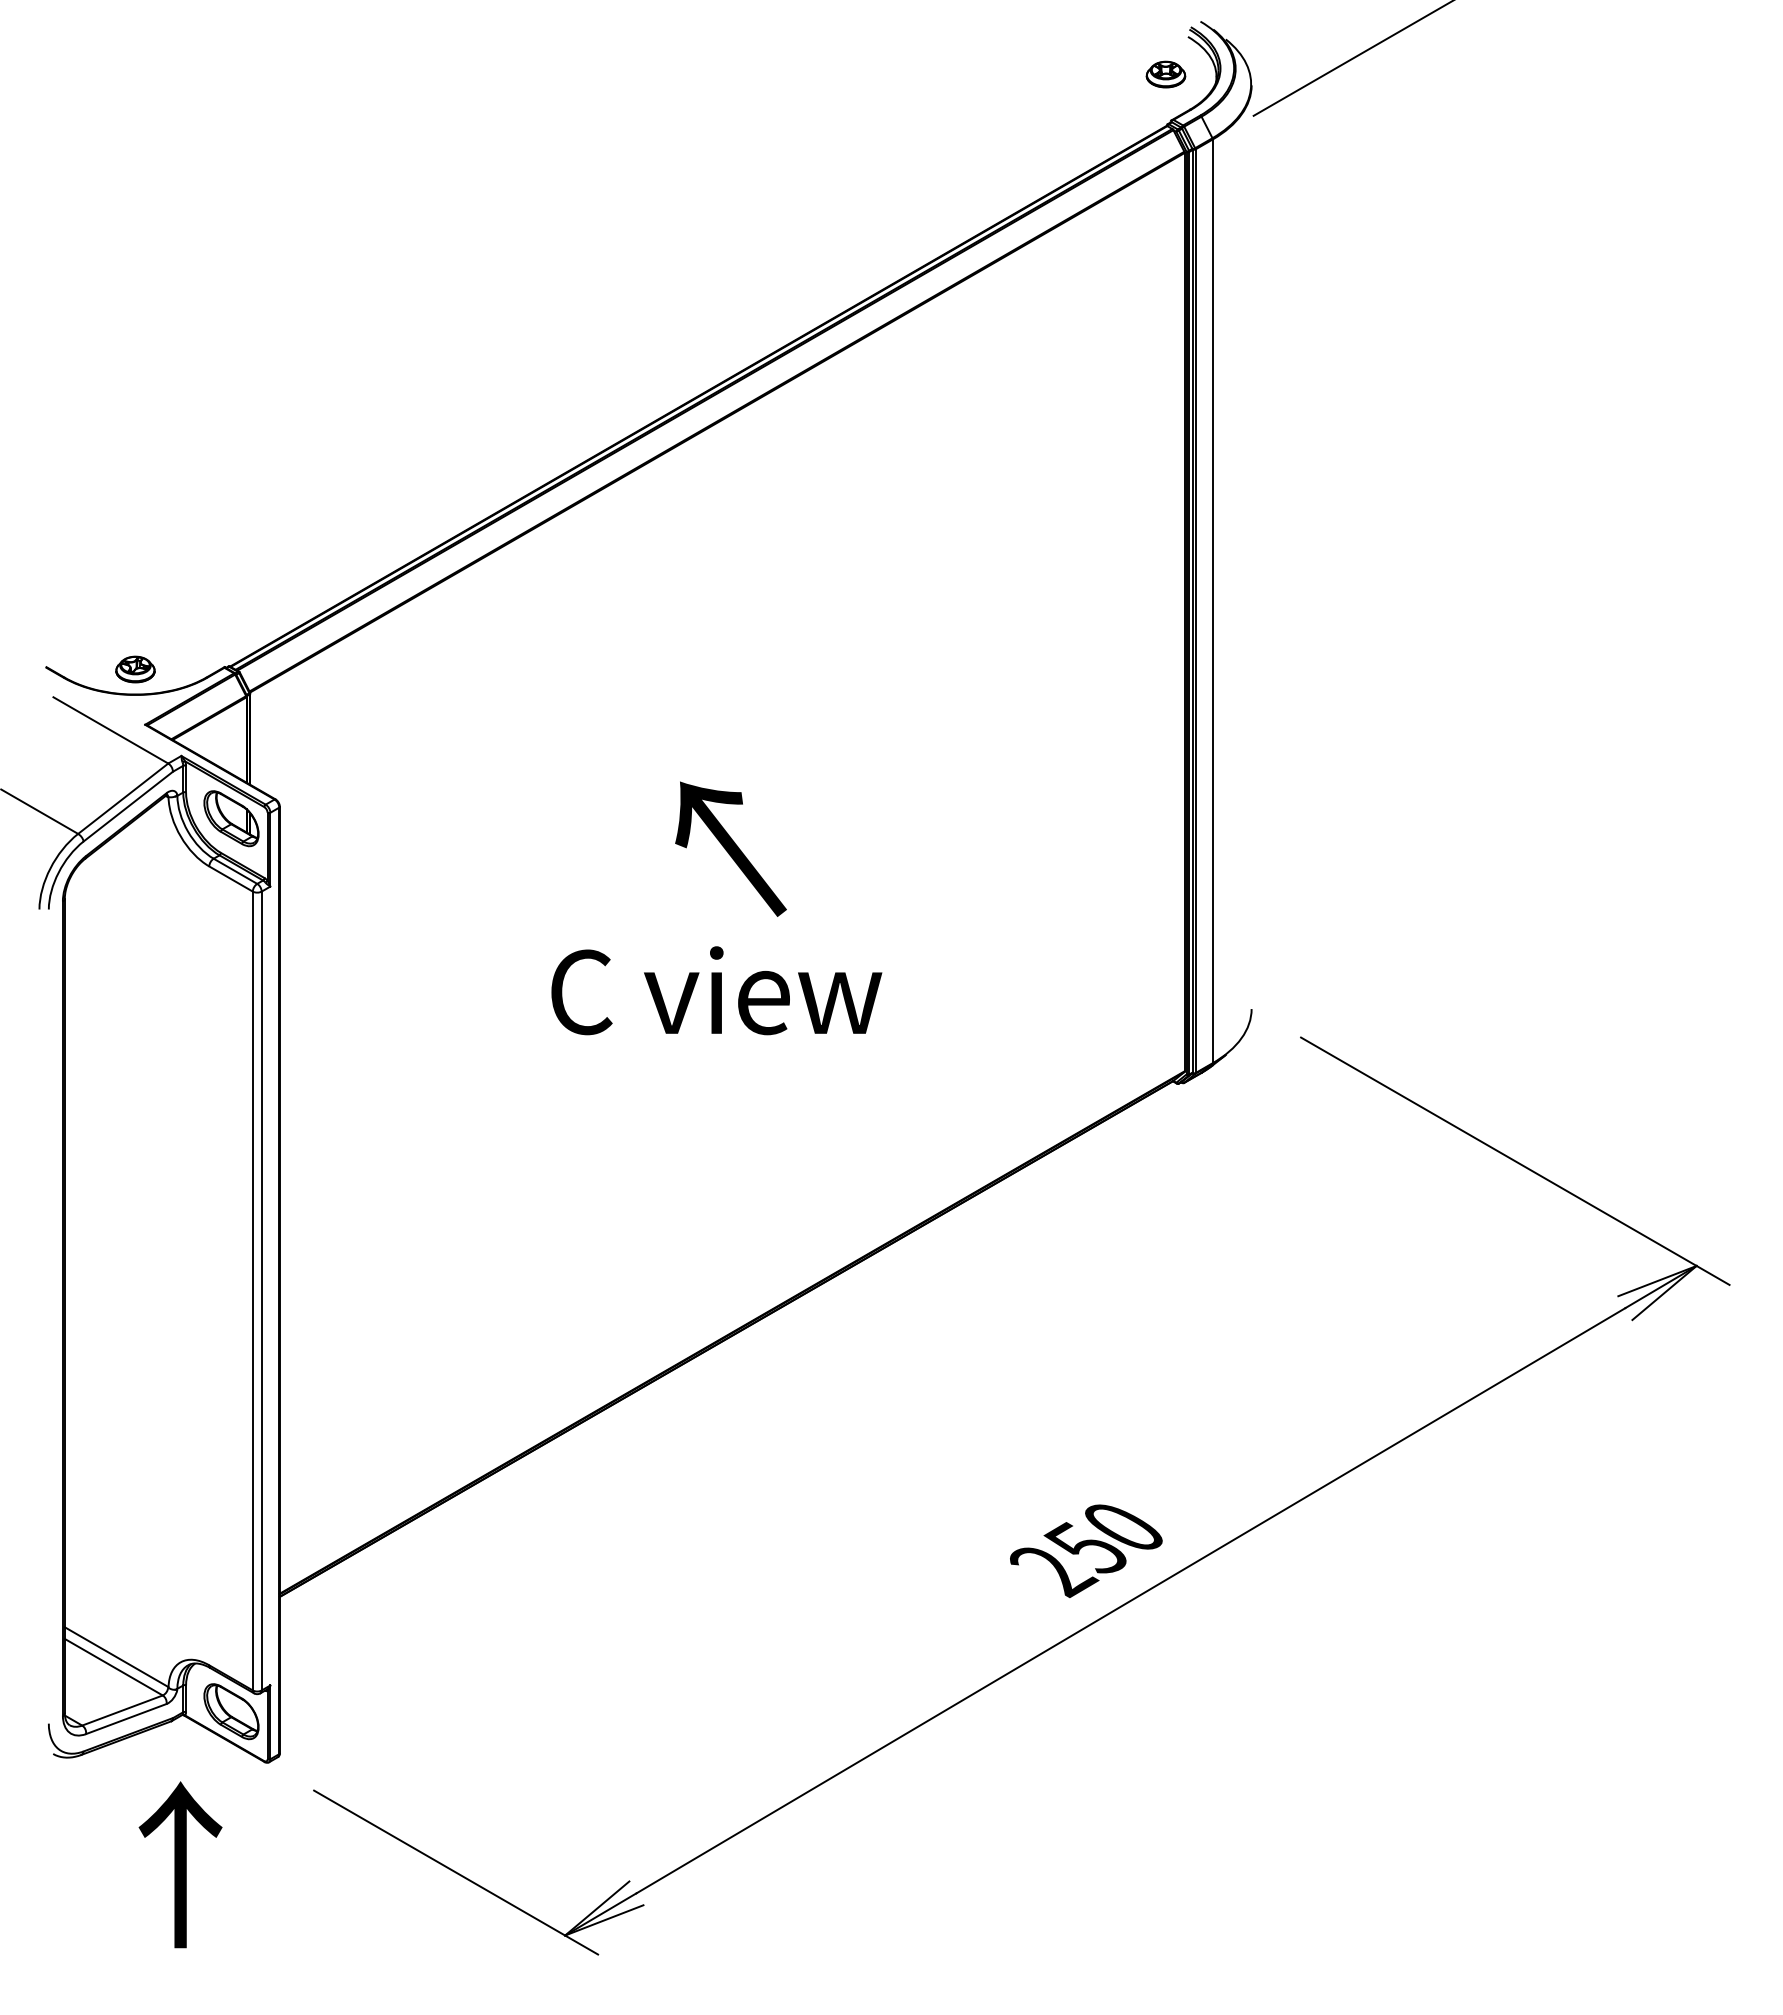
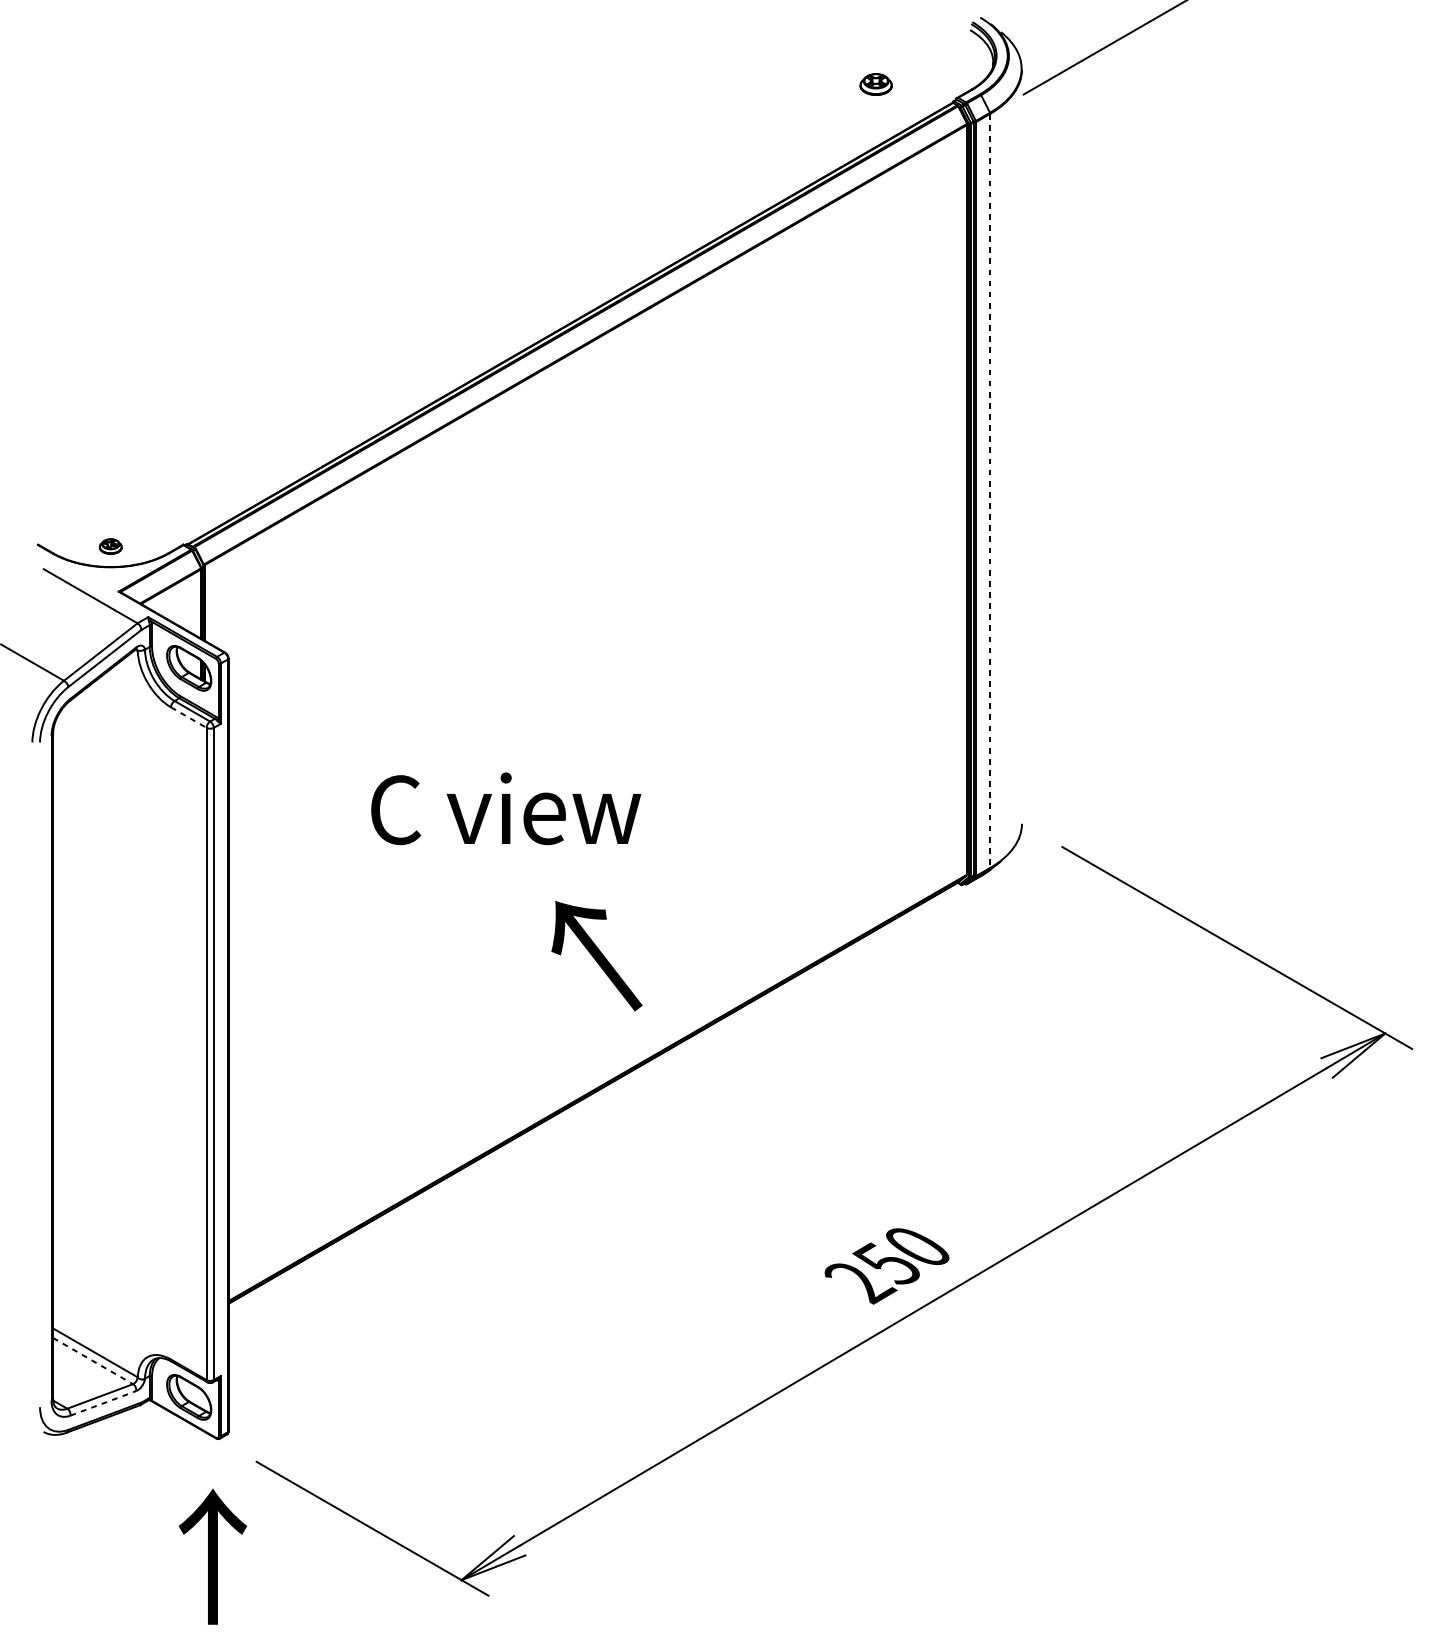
part: (1165, 74) -> (875, 84), moved
line: (1212, 601) -> (990, 491), solid -> dashed
part: (135, 669) -> (110, 546), size x0.7
text: (730, 848) -> (596, 955), moved
line: (231, 879) -> (189, 718), solid -> dashed
text: (716, 990) -> (505, 808), moved
line: (113, 1667) -> (92, 1361), solid -> dashed
line: (126, 1719) -> (103, 1403), solid -> dashed
text: (180, 1864) -> (212, 1556), moved

